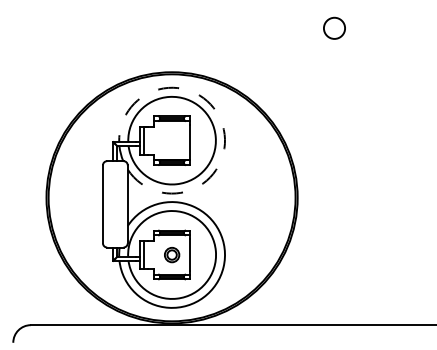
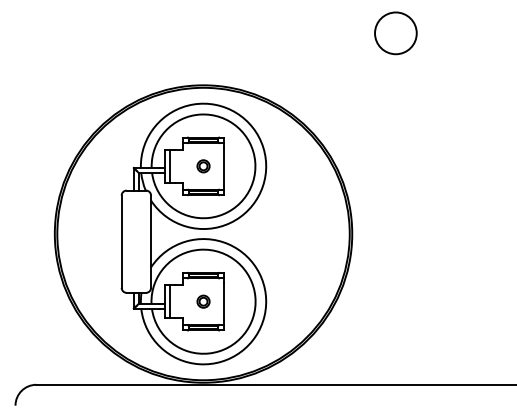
circle: (334, 28) -> (395, 33), size x1.67
arc: (222, 124) -> (263, 147), dashed -> solid
part: (172, 140) -> (203, 166), added
part: (172, 254) -> (203, 301), size x0.71

